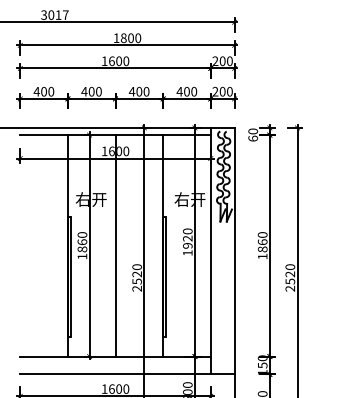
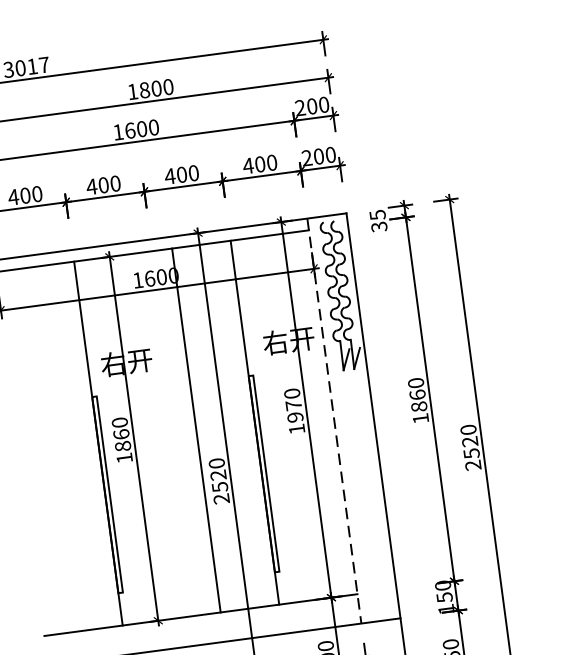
text: (252, 134) -> (377, 220), 60 -> 35
text: (187, 238) -> (293, 405), 1920 -> 1970
line: (115, 245) -> (196, 430), moved
line: (210, 251) -> (333, 421), solid -> dashed

